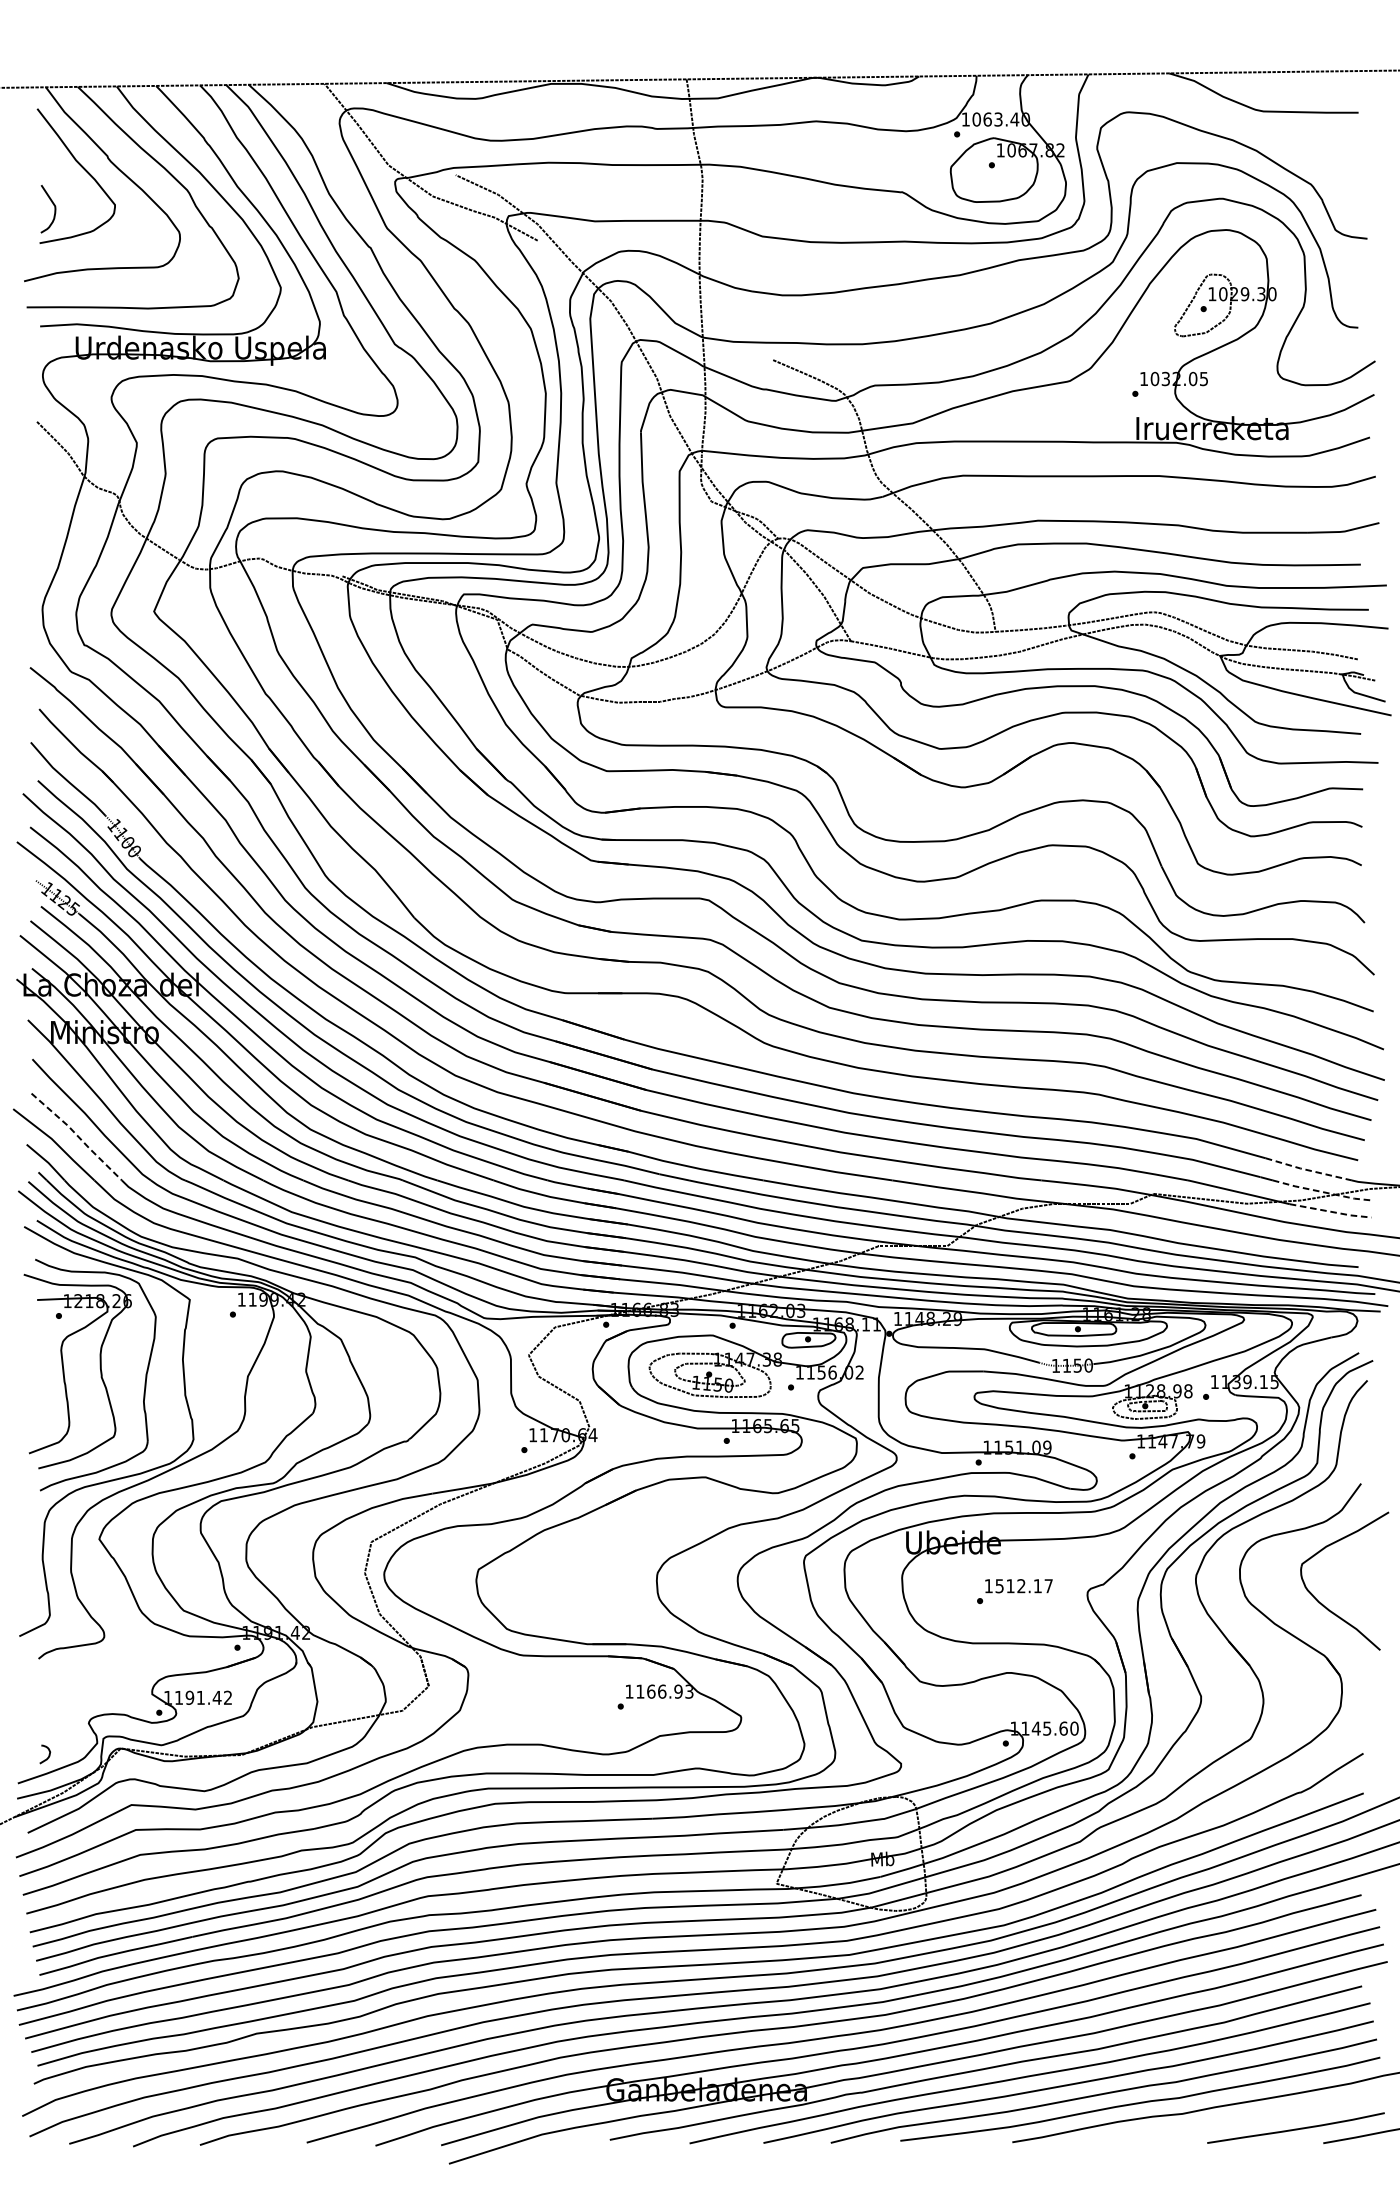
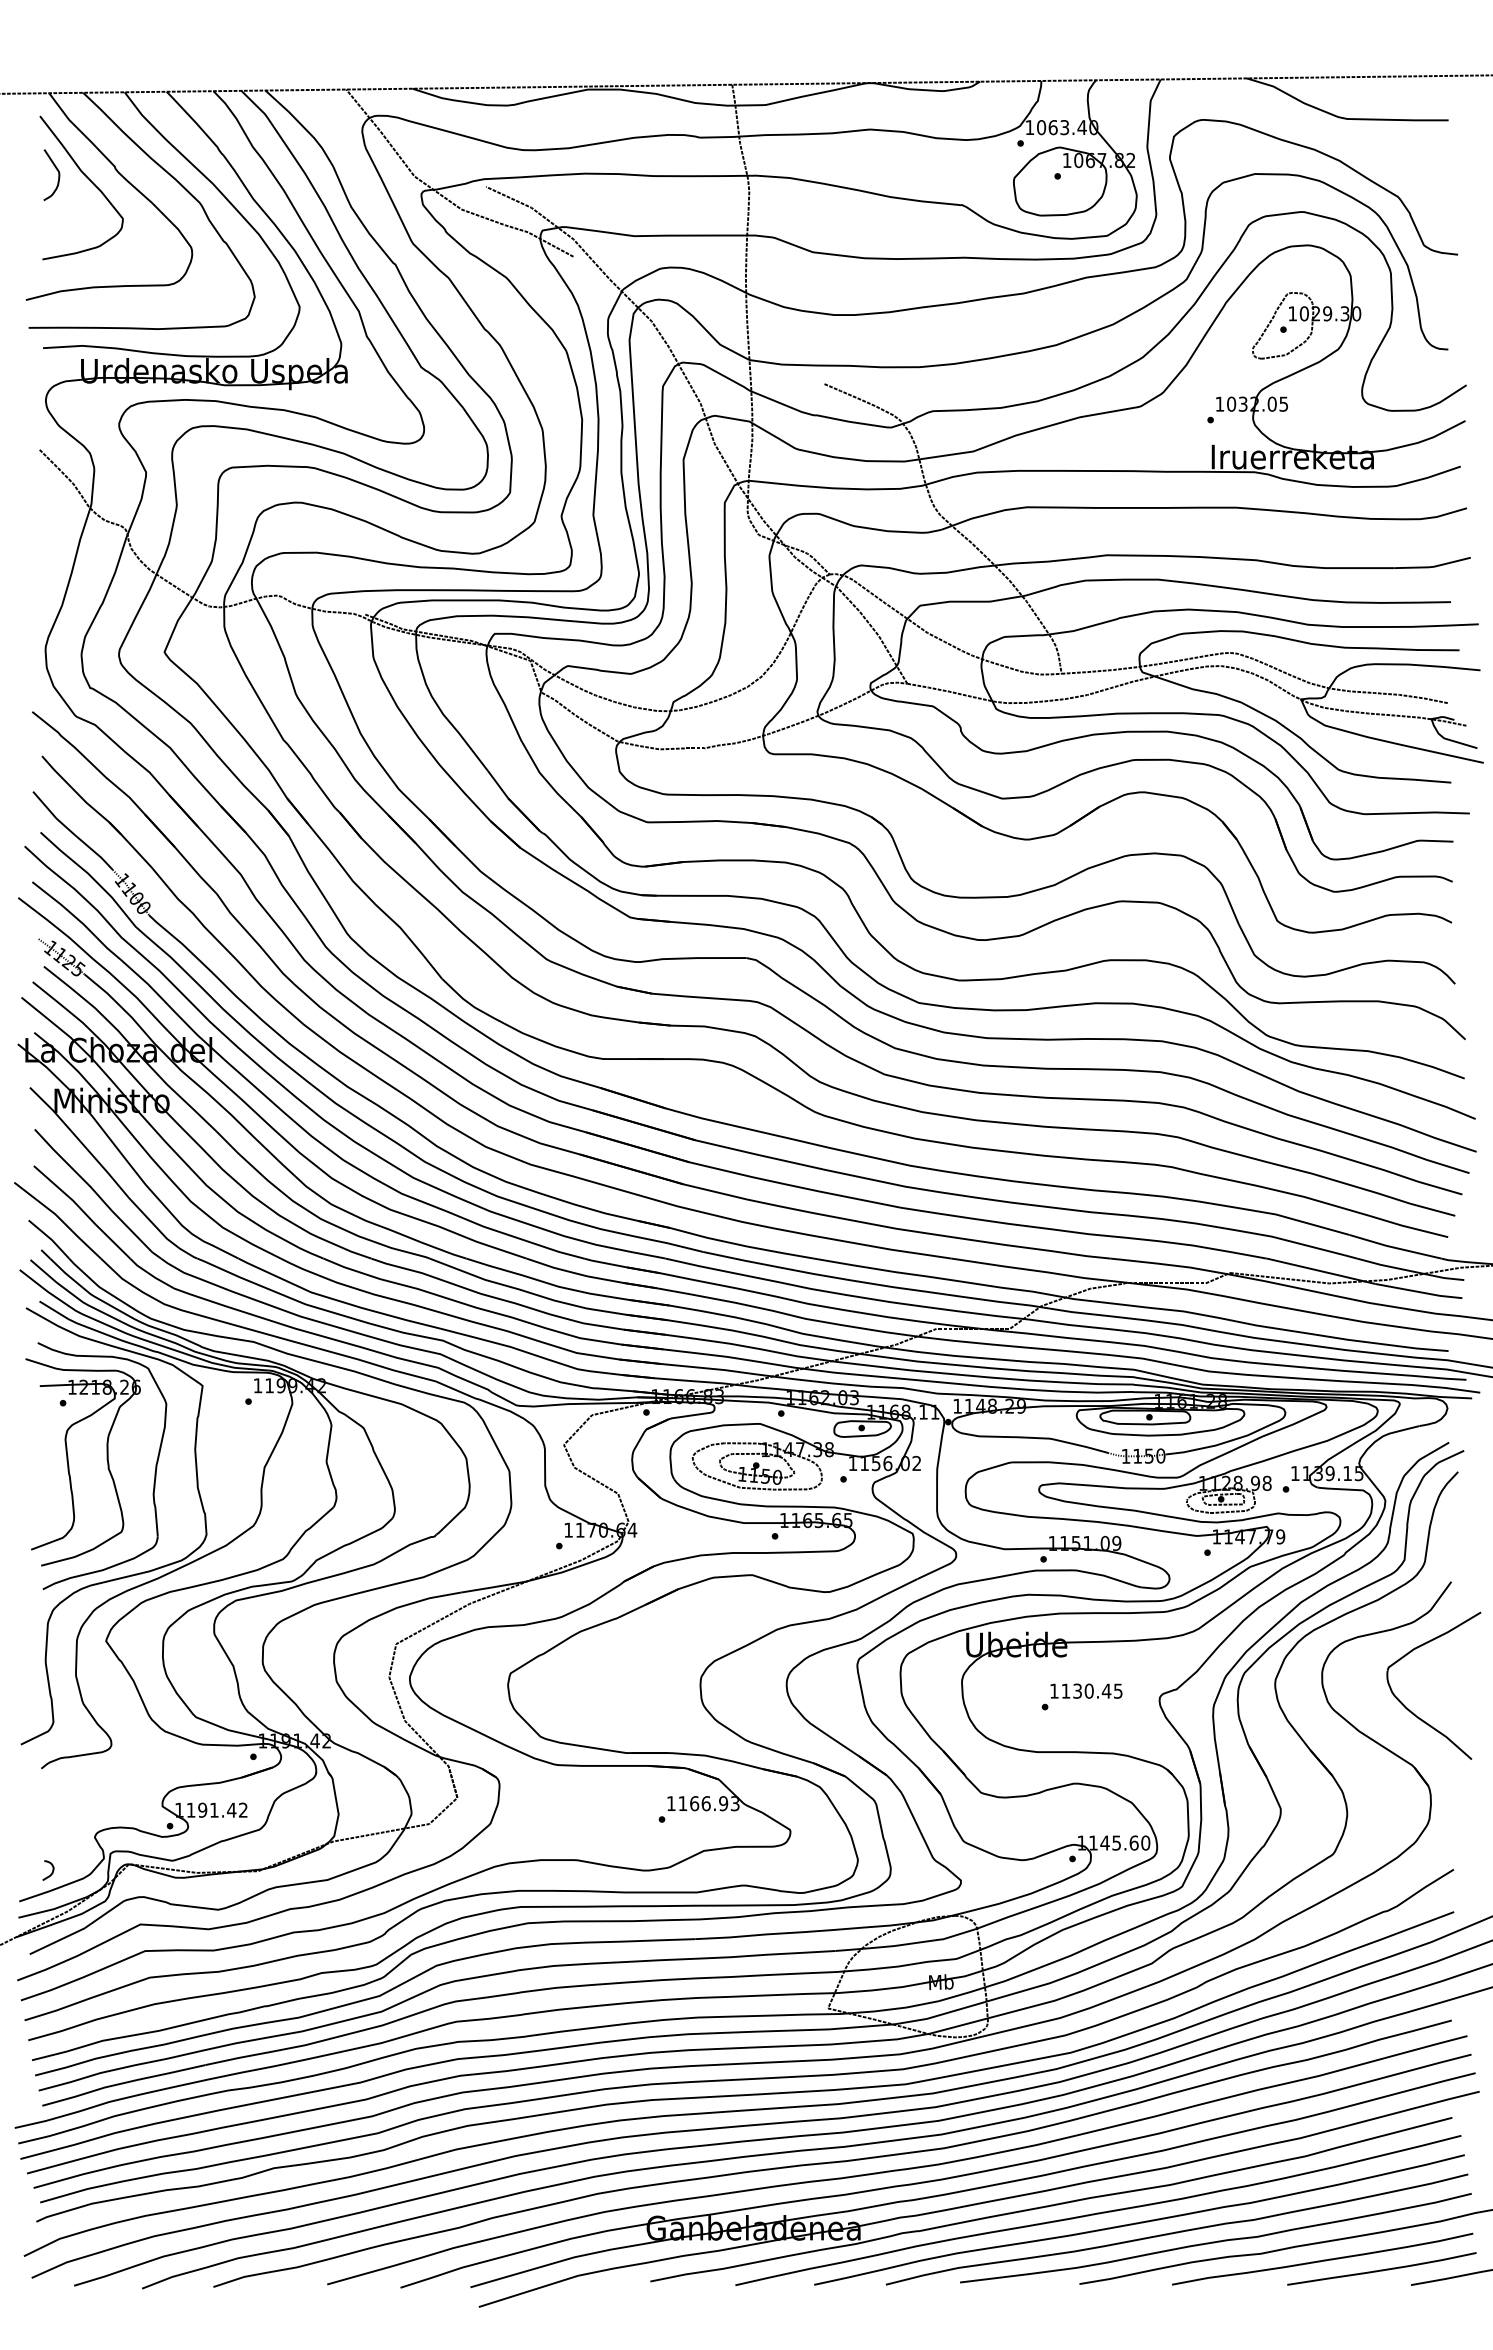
curve: (53, 205) -> (57, 171), moved
line: (78, 1136) -> (83, 1211), dashed -> solid
line: (1308, 1170) -> (1395, 1247), dashed -> solid
line: (1322, 1192) -> (1410, 1271), dashed -> solid
line: (1331, 1212) -> (1419, 1292), dashed -> solid
text: (1023, 1585) -> (1091, 1690), 1512.17 -> 1130.45
curve: (1241, 2119) -> (1323, 2259), added

